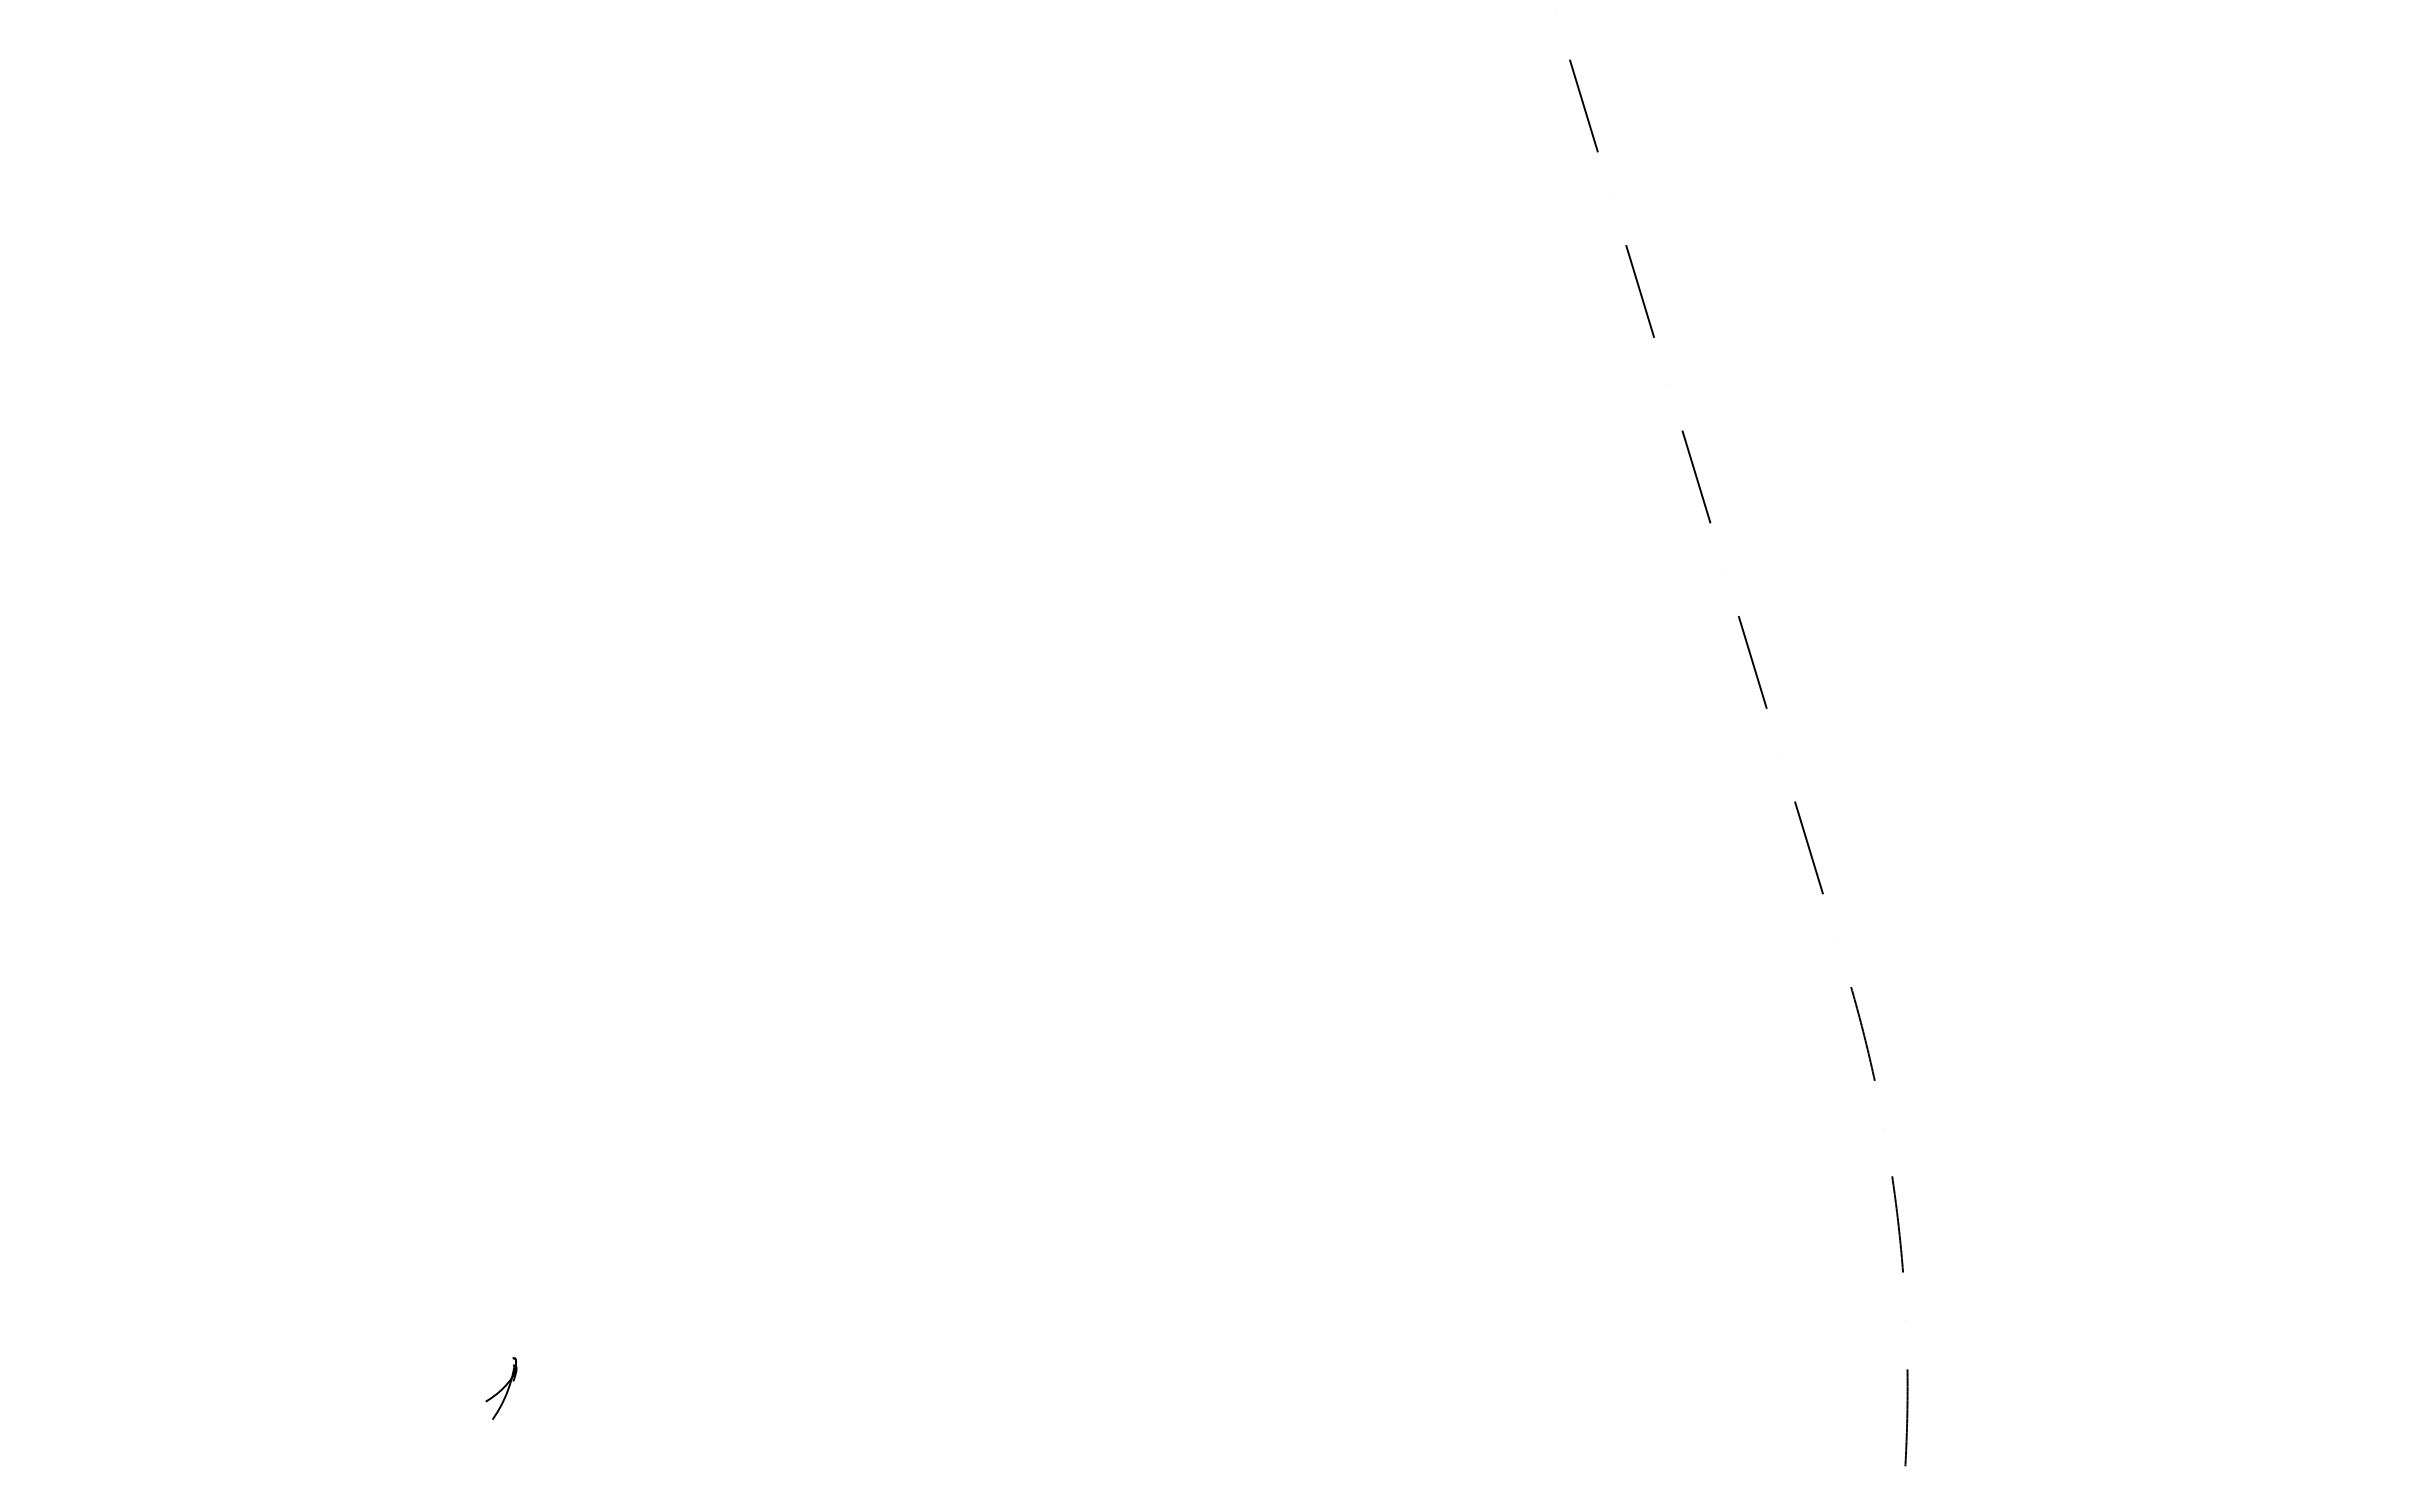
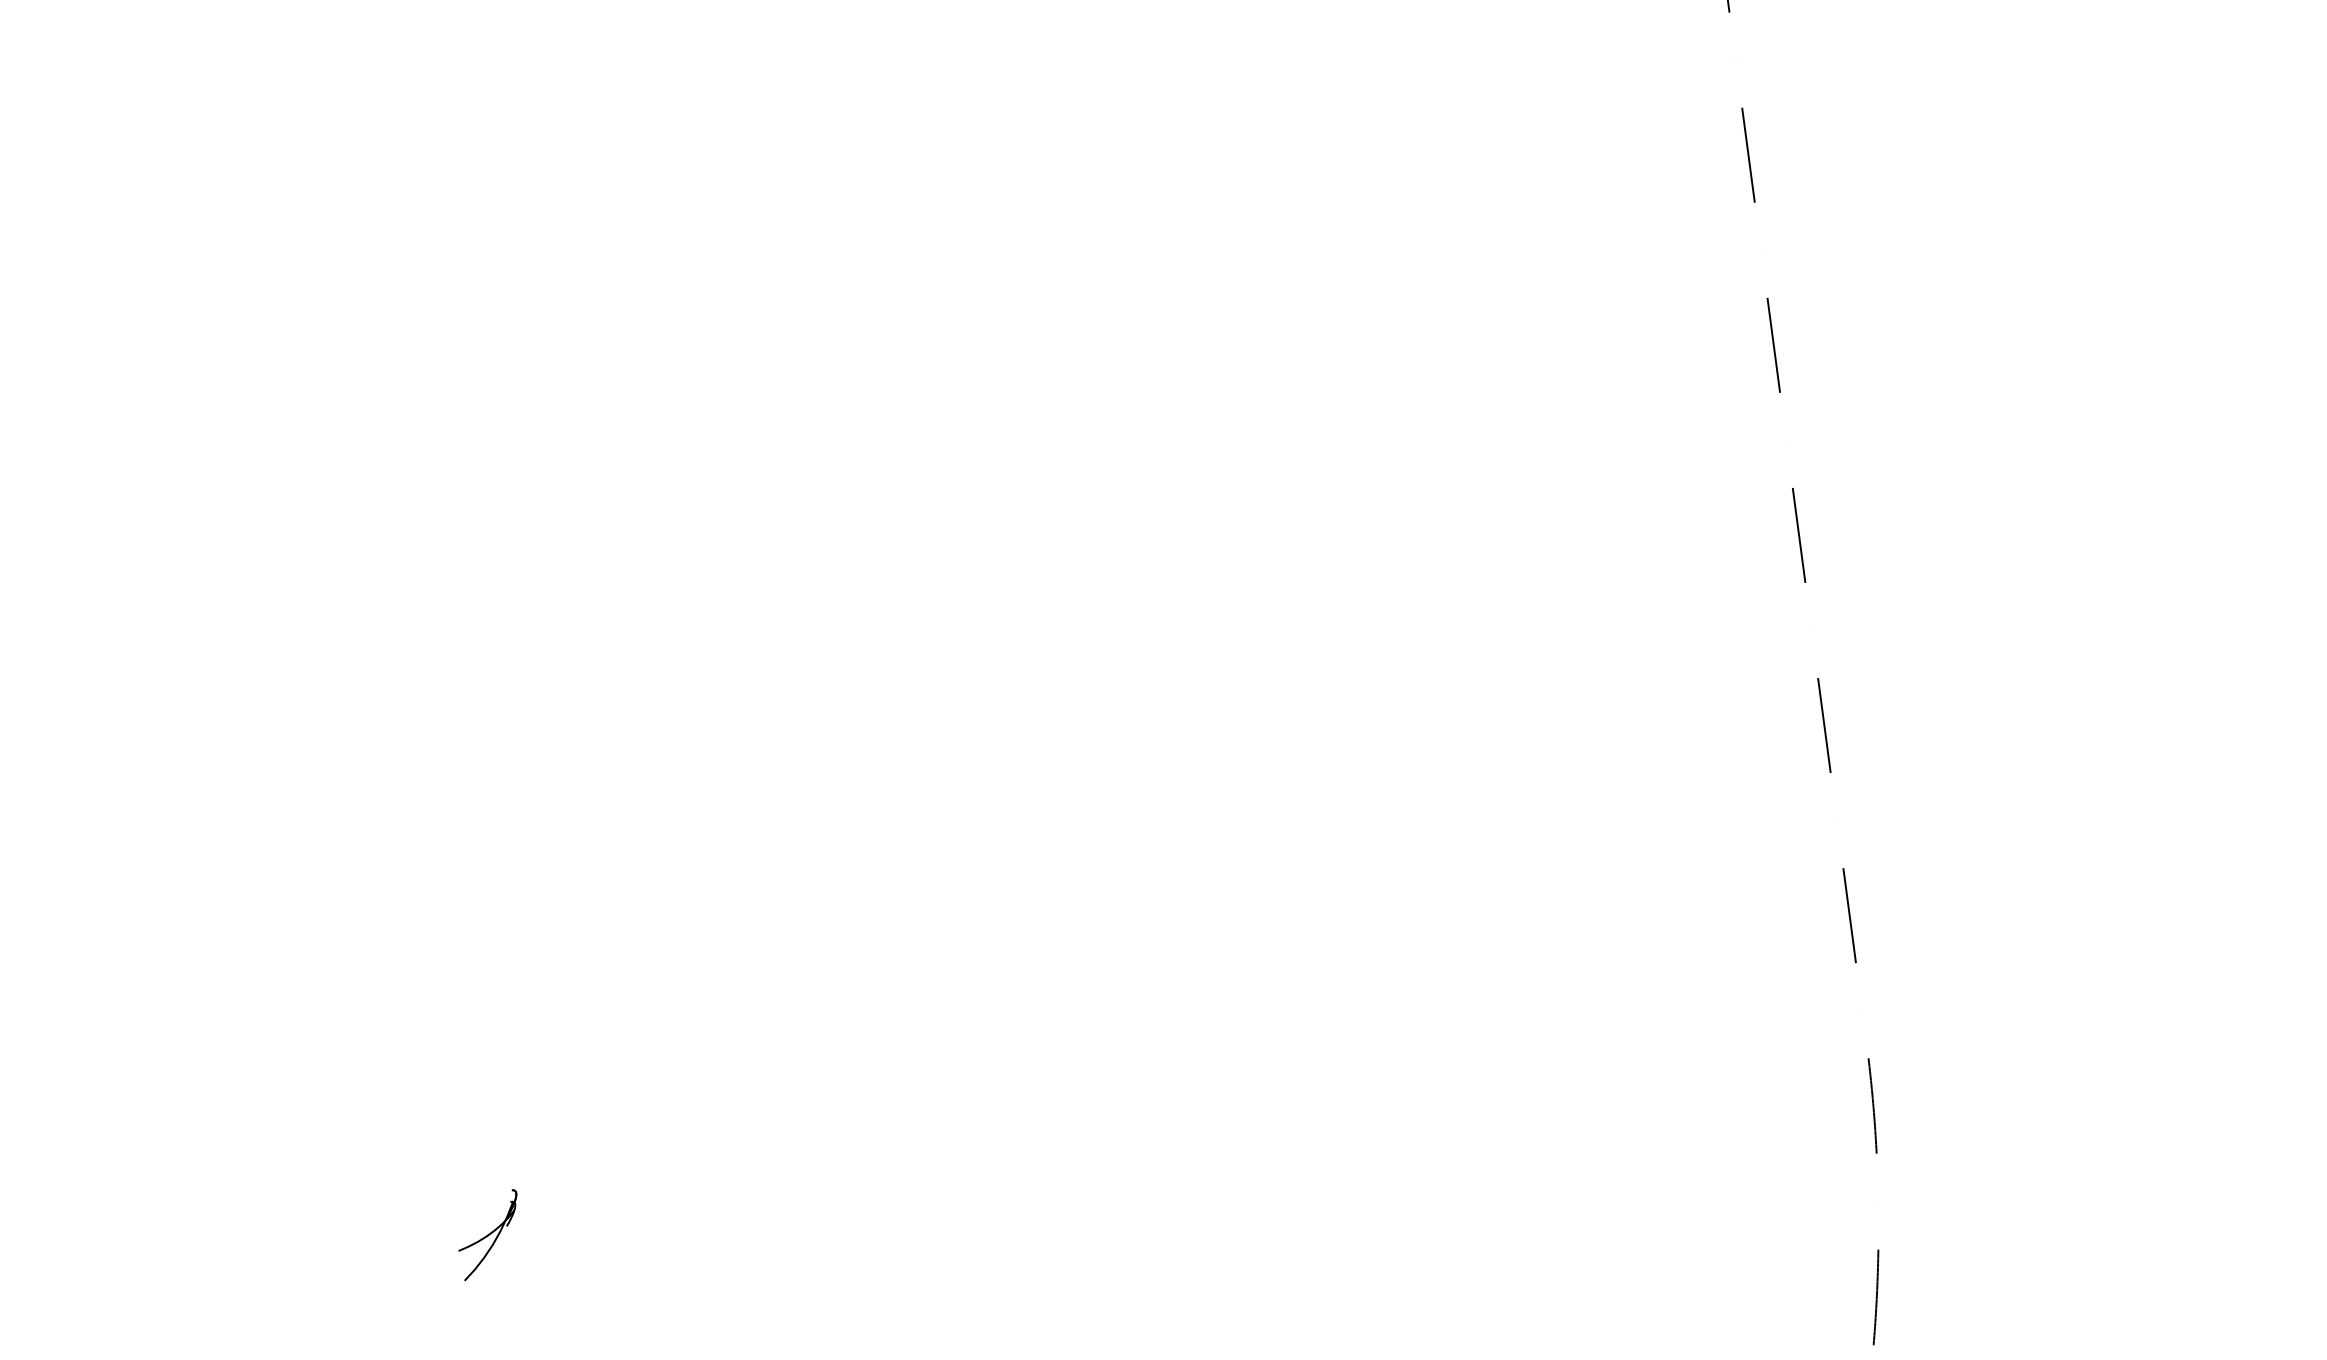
part: (501, 1388) -> (486, 1234), size x1.6

